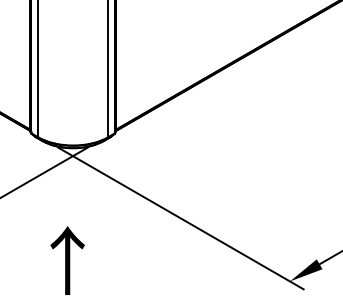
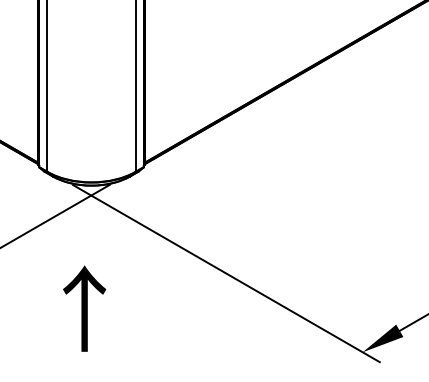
text: (67, 260) -> (84, 308), moved

